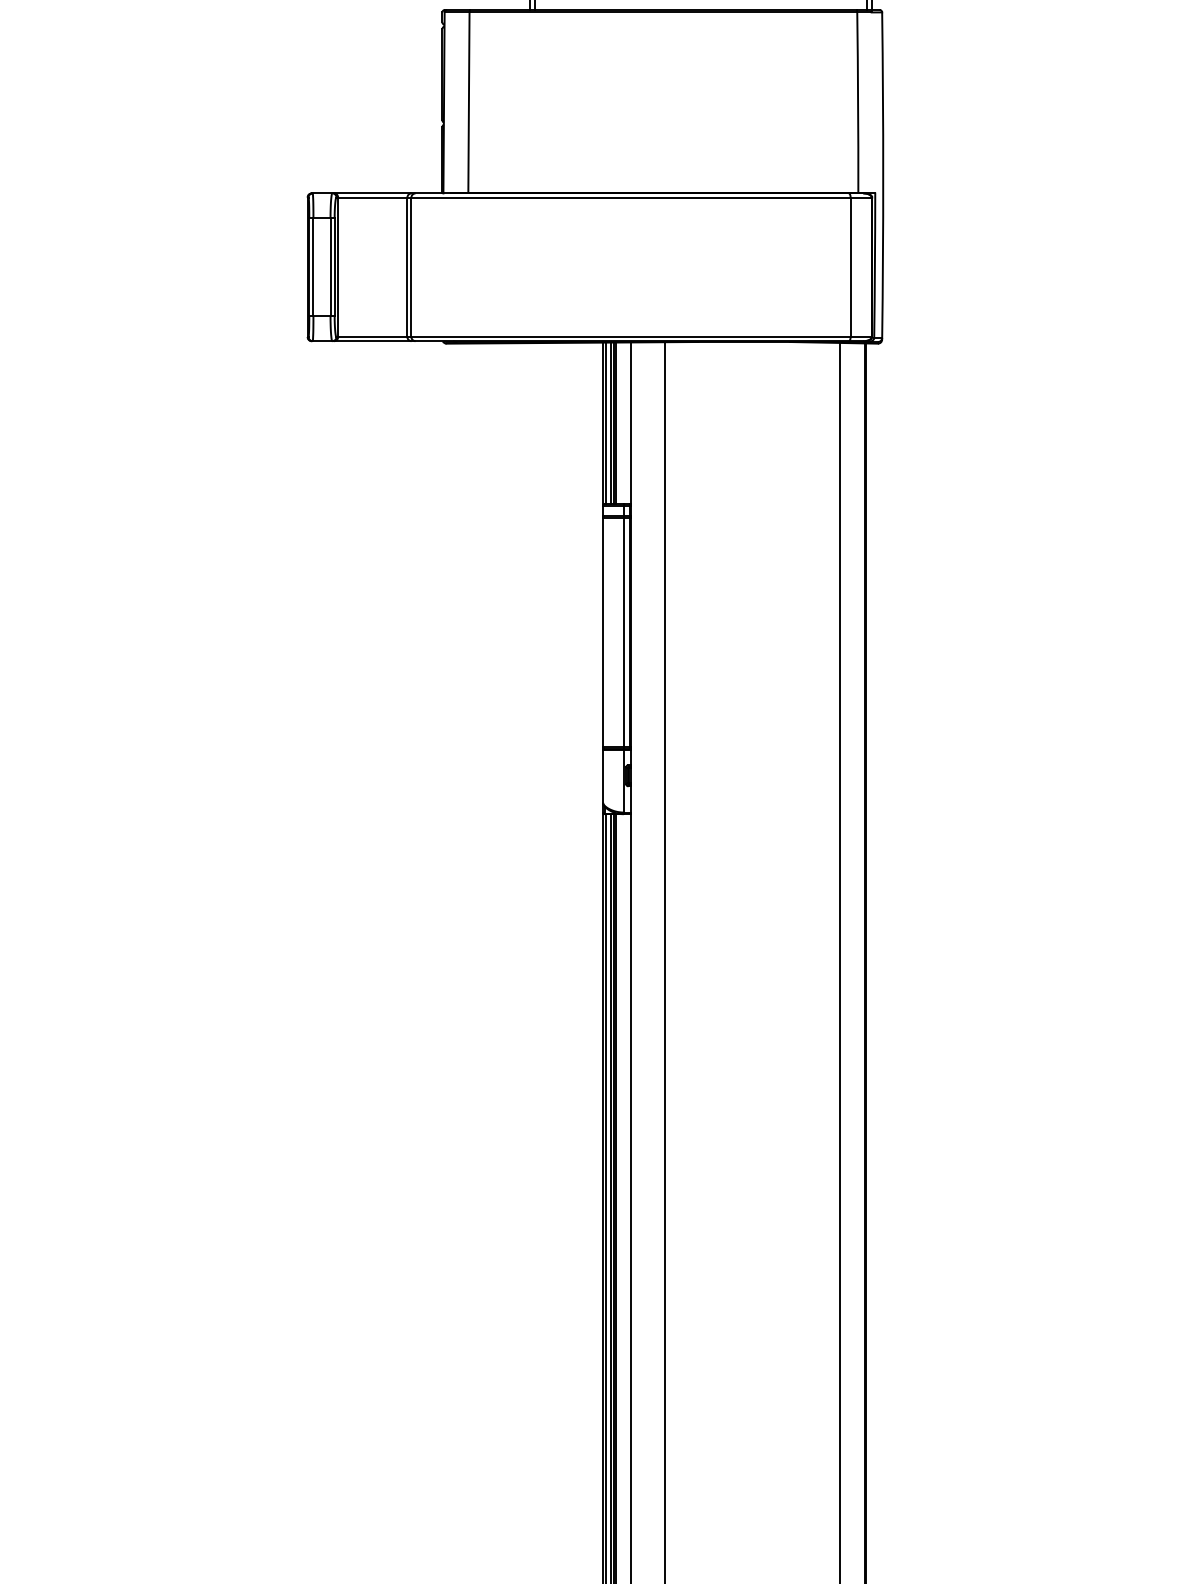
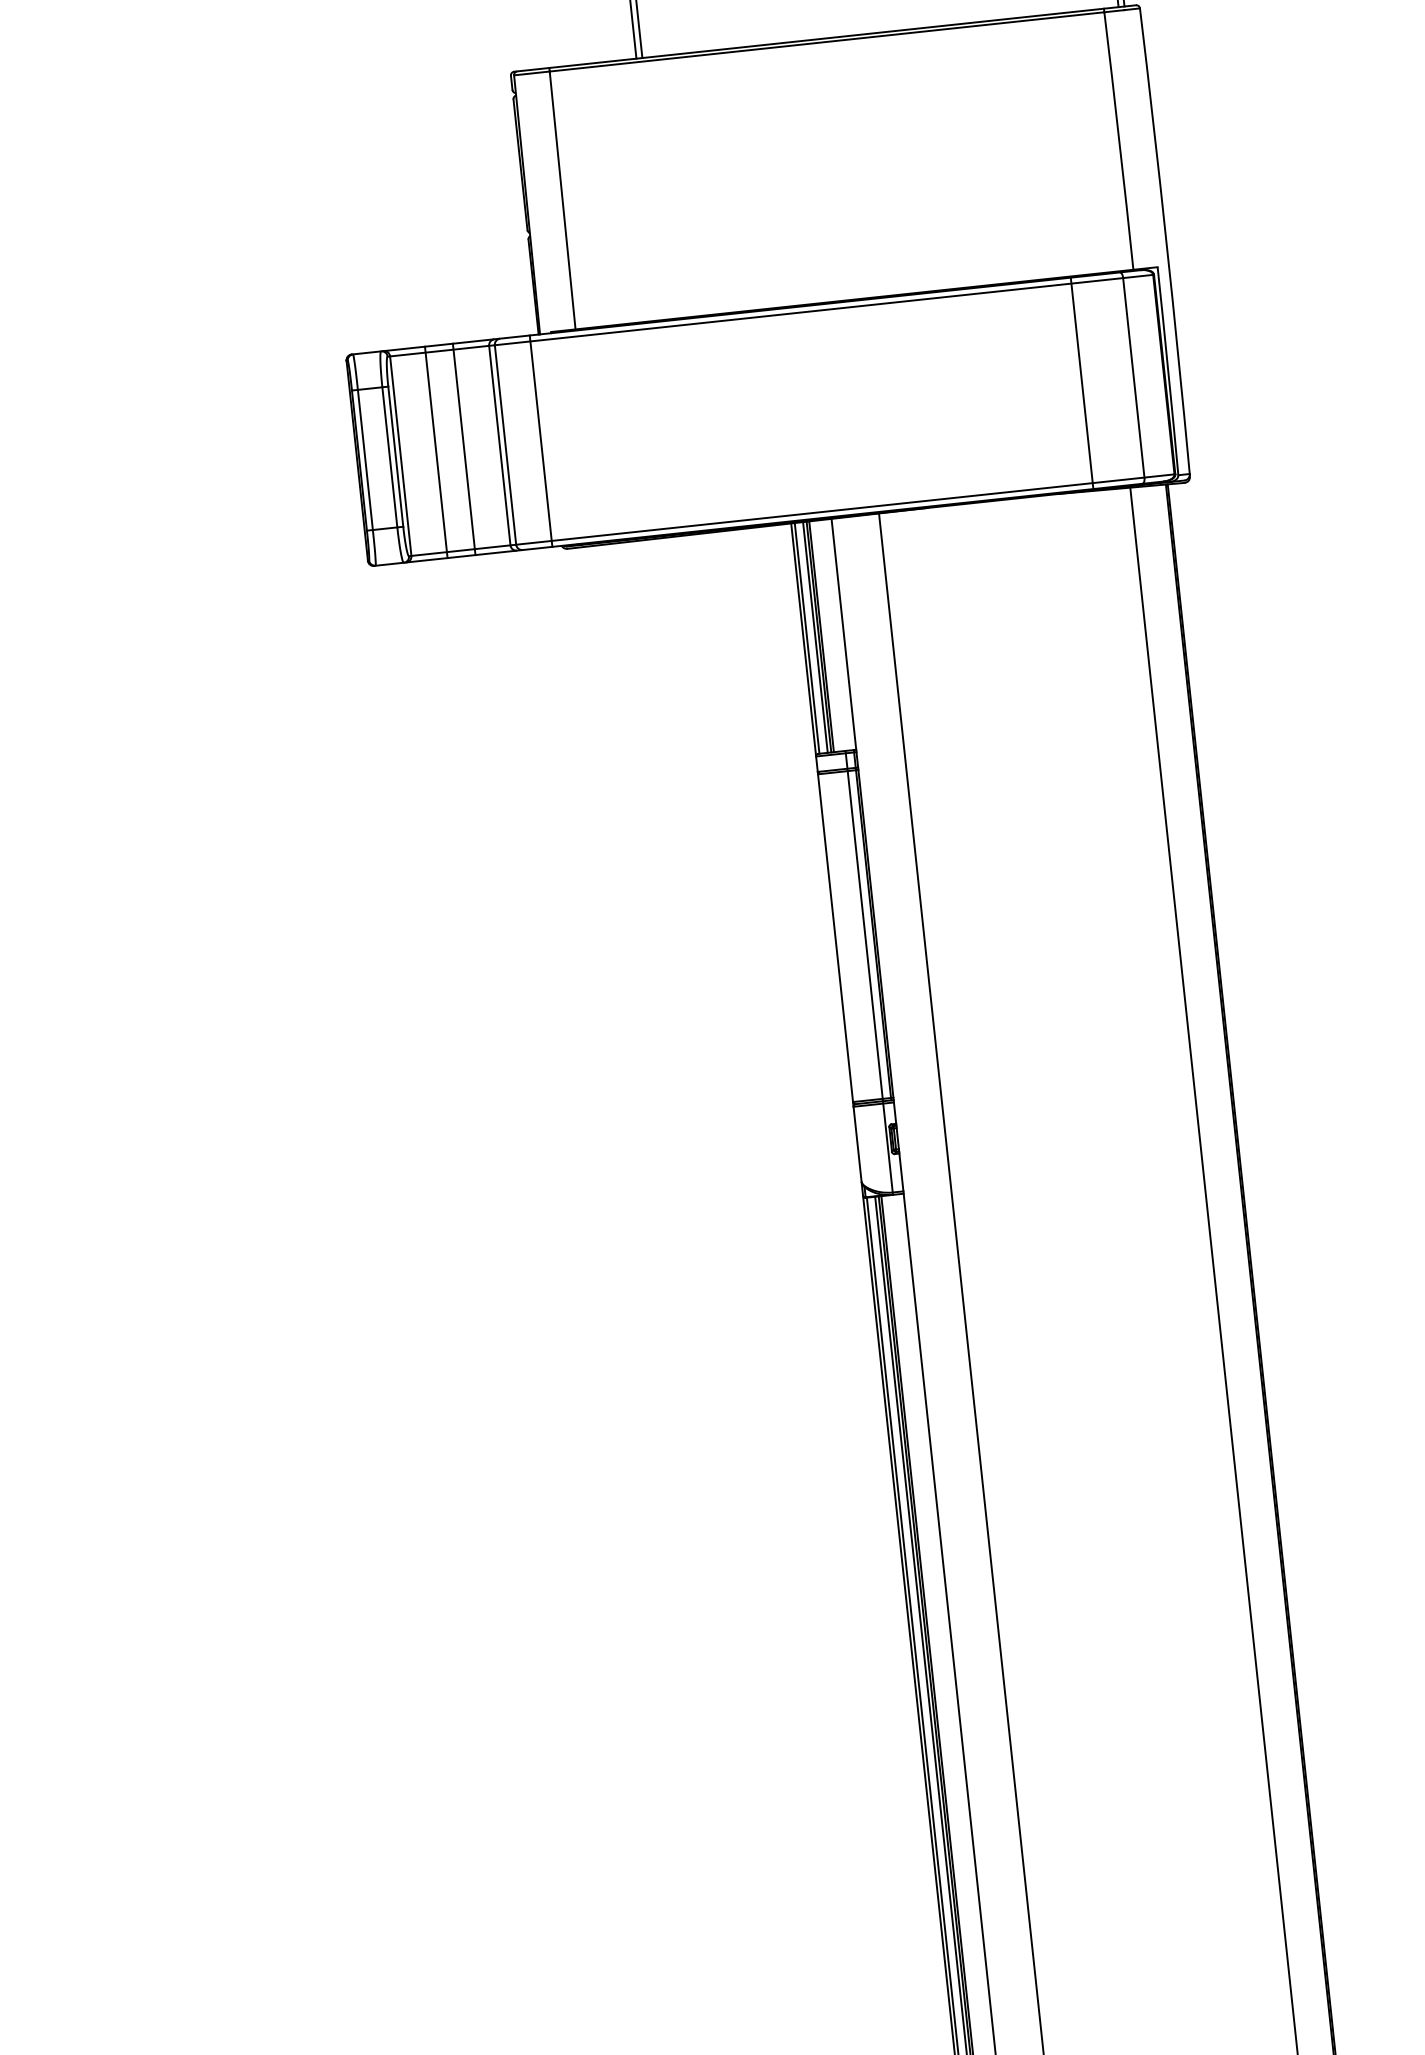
line: (363, 267) -> (437, 452), added
line: (382, 267) -> (464, 449), added
line: (436, 267) -> (541, 441), added
line: (814, 267) -> (1082, 383), added

